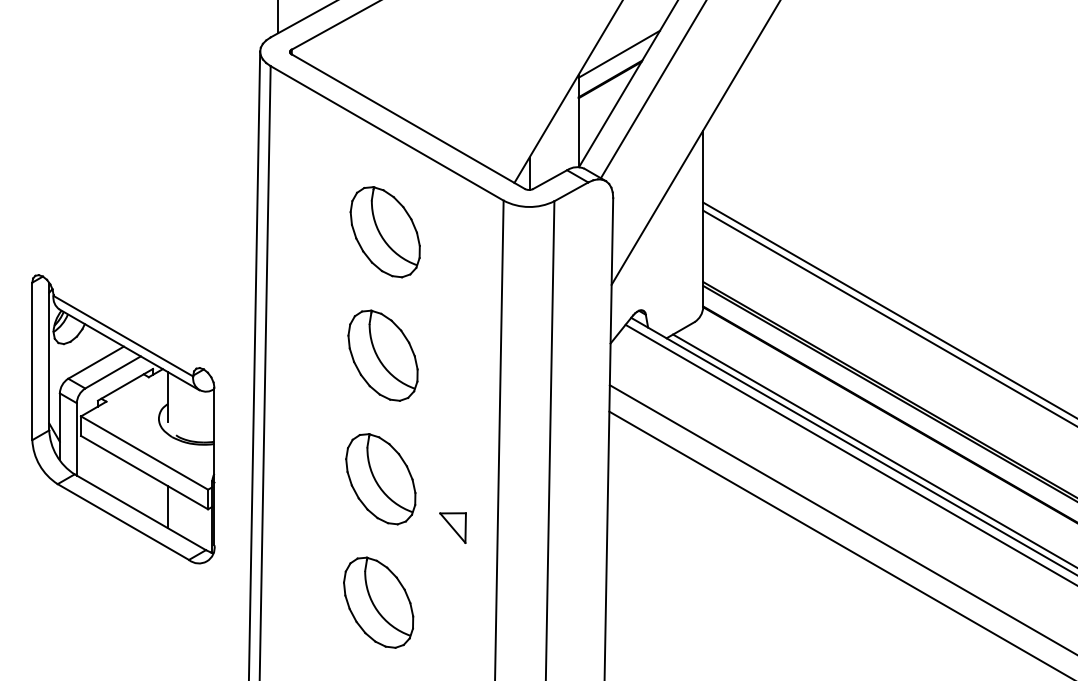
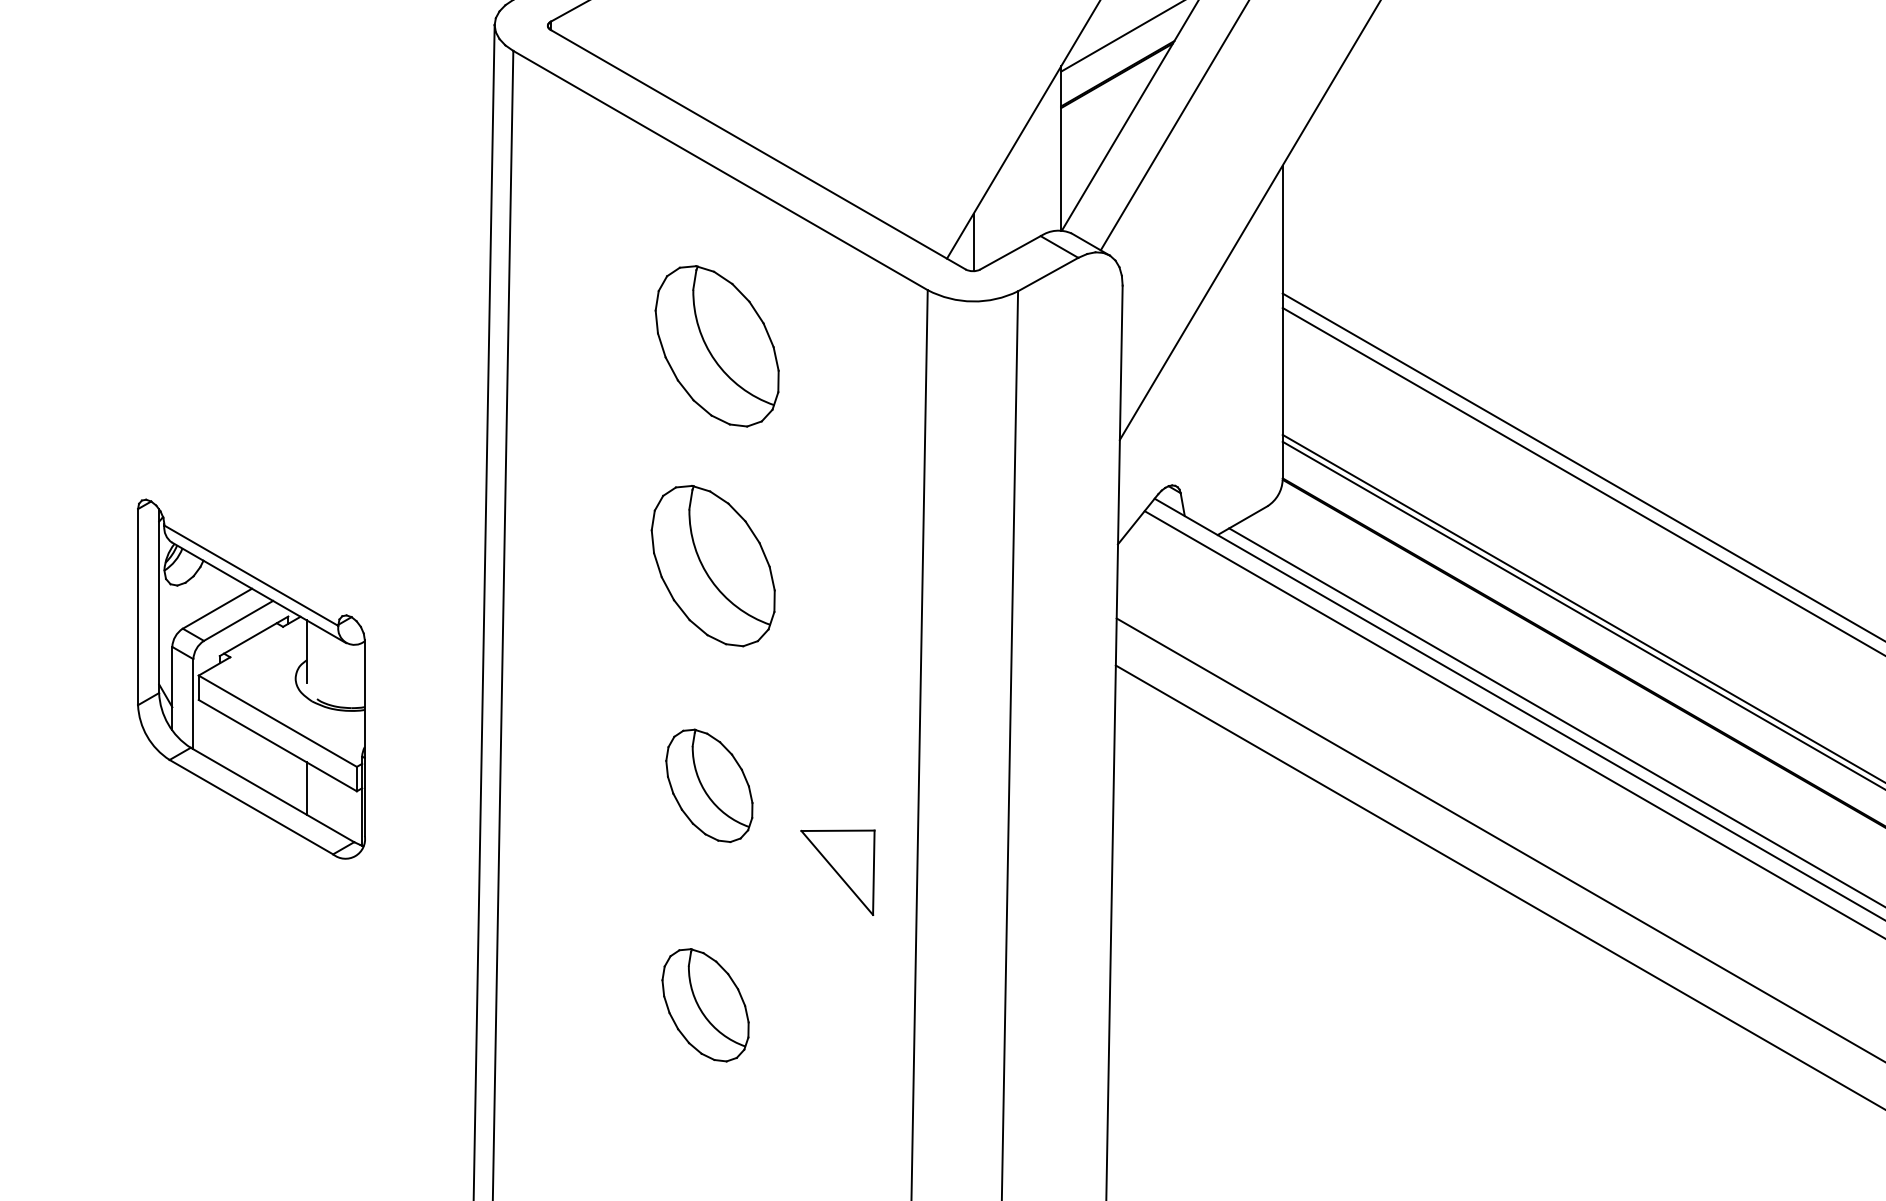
part: (123, 419) -> (251, 679), size x0.7
part: (380, 479) -> (708, 786), size x0.7
part: (452, 527) -> (836, 871), size x1.6
part: (378, 602) -> (705, 1004), size x0.7

